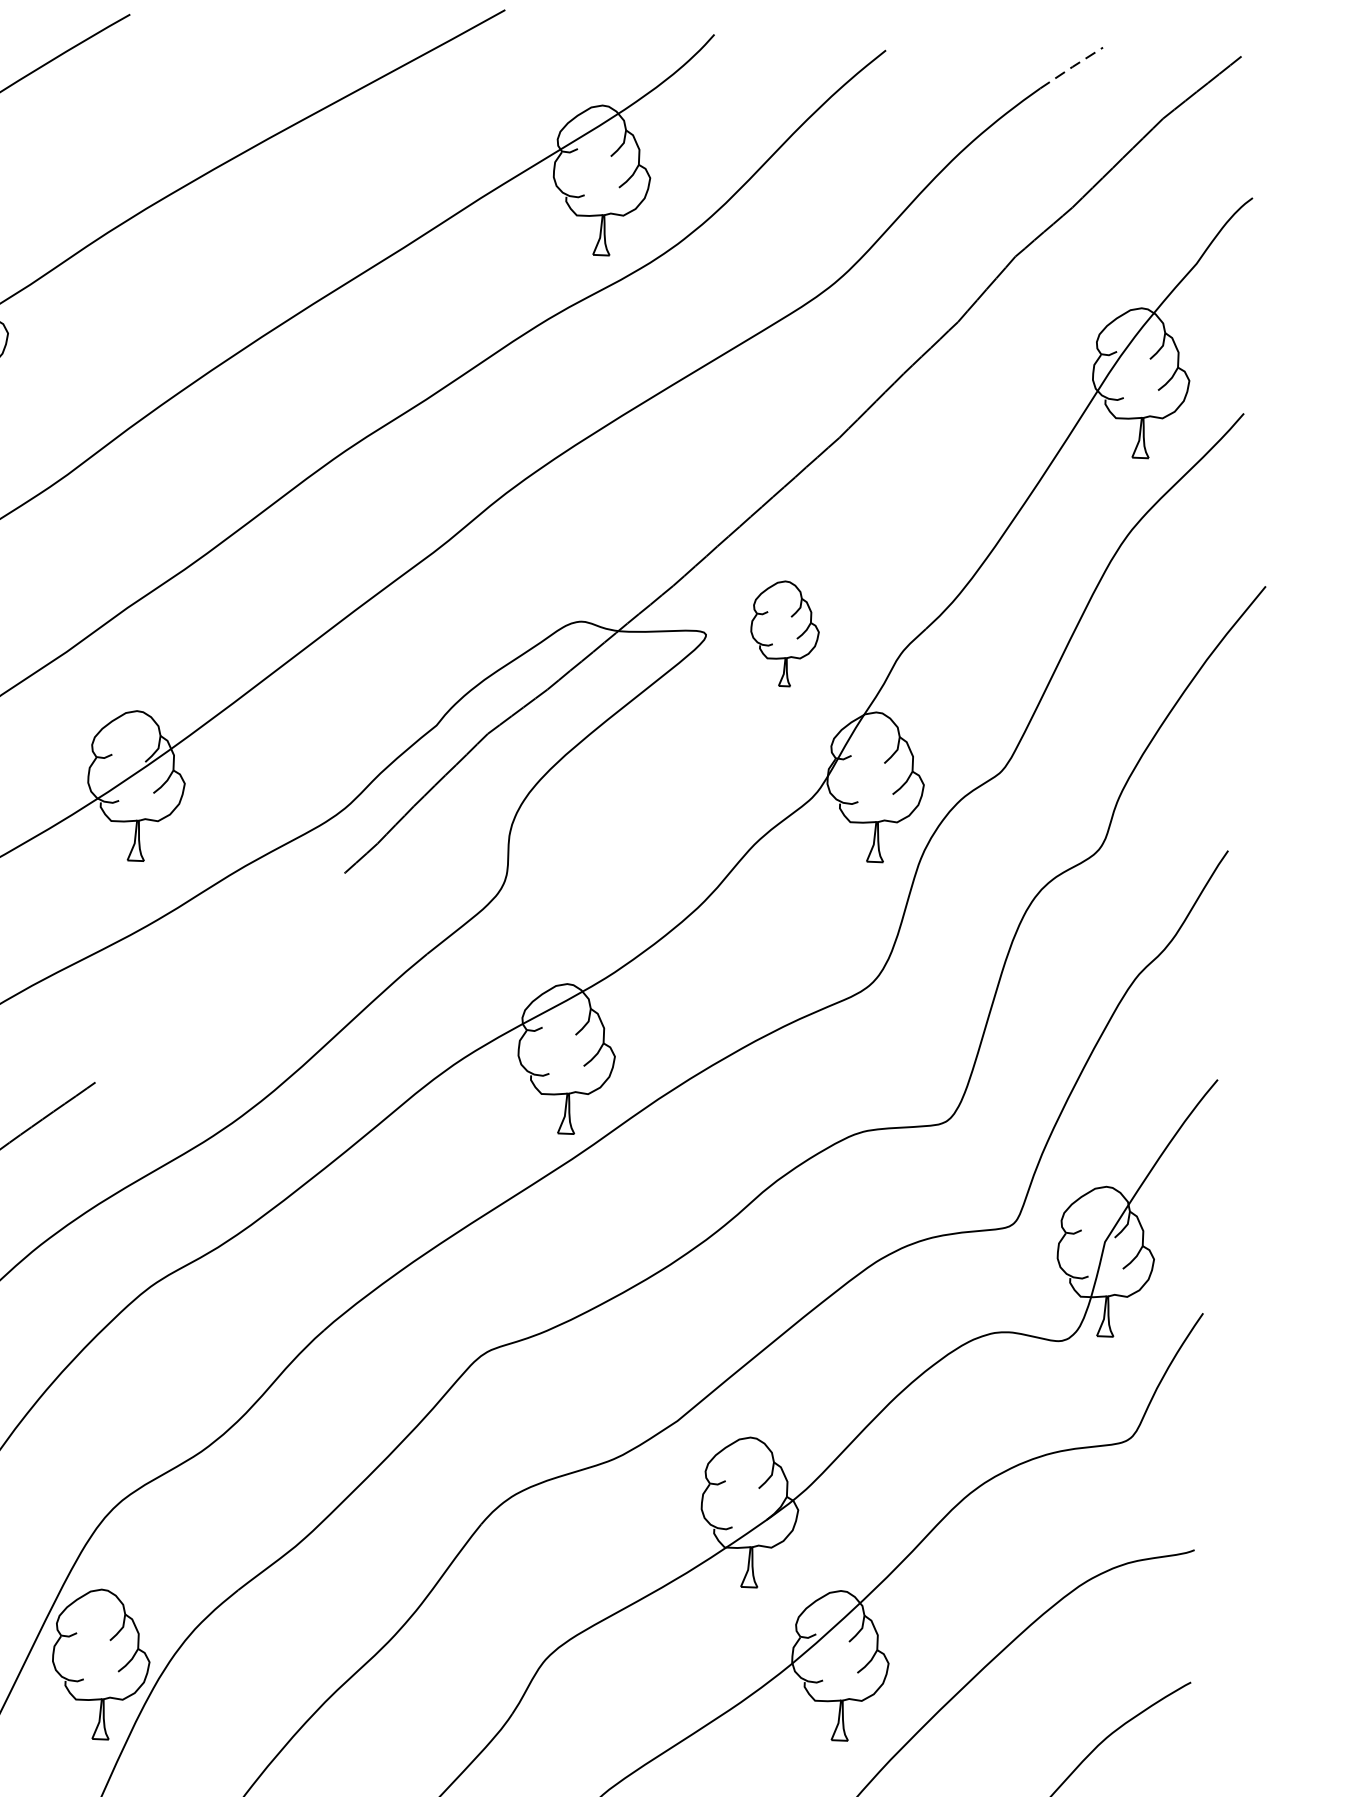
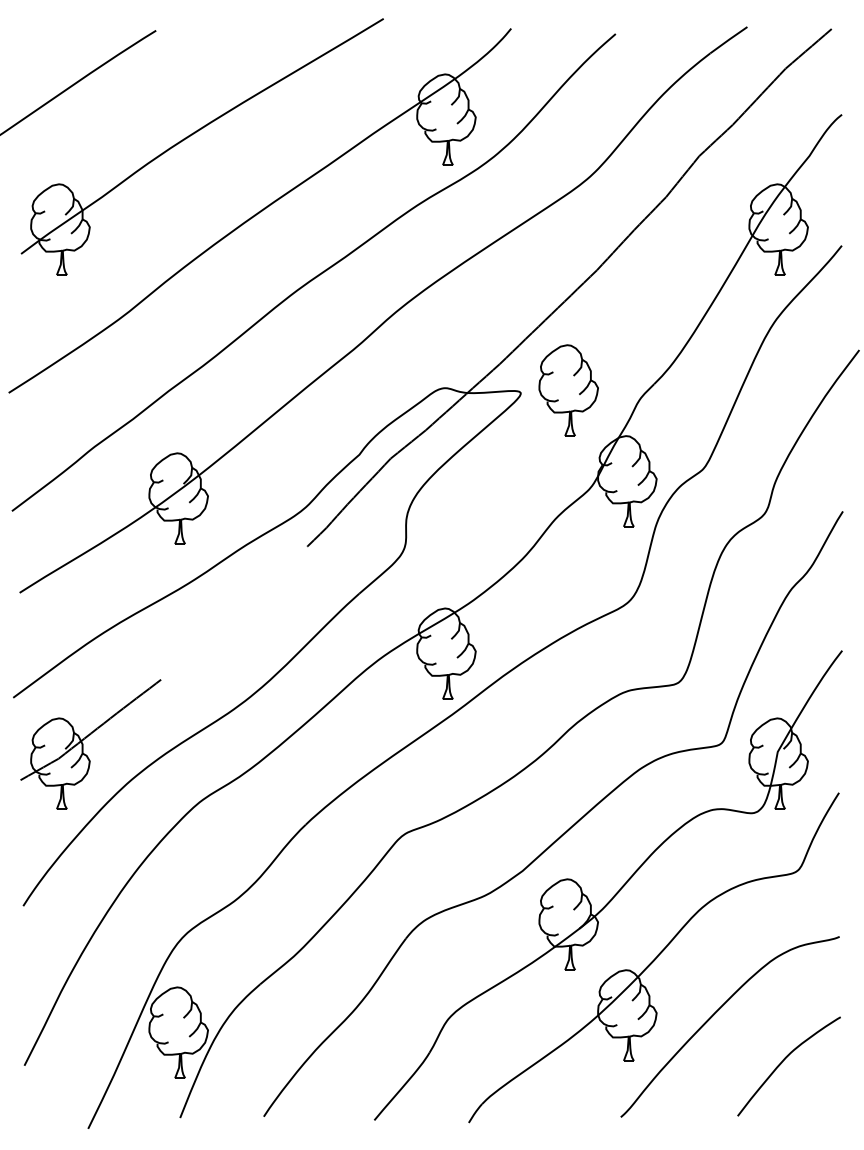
line: (1072, 66) -> (729, 39), dashed -> solid
part: (784, 633) -> (568, 390), size x1.43

